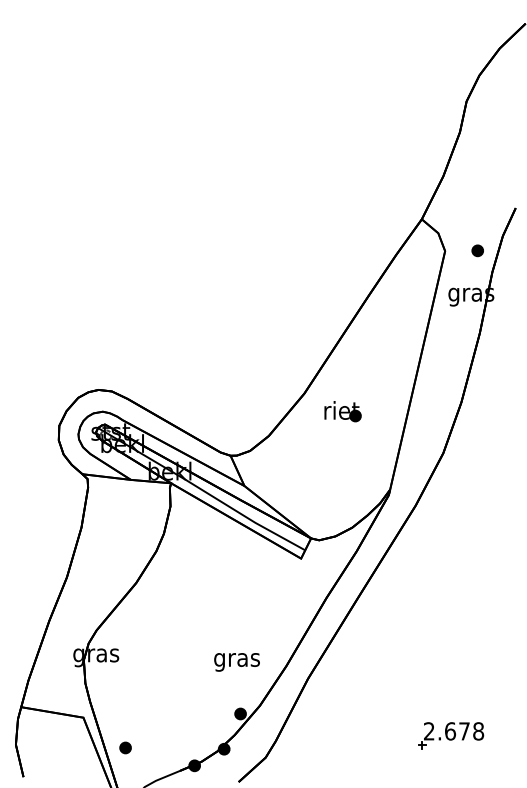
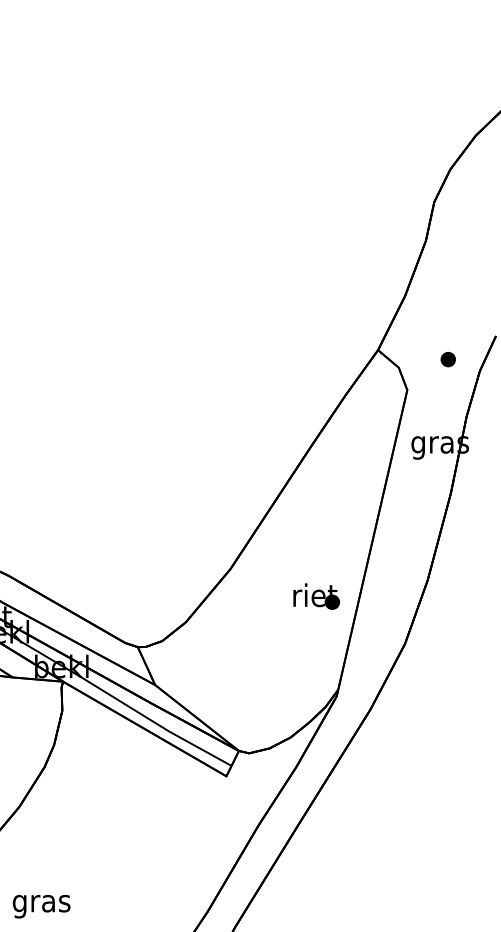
part: (477, 250) -> (447, 359), moved
part: (342, 411) -> (316, 596), moved
text: (236, 662) -> (40, 906), moved

